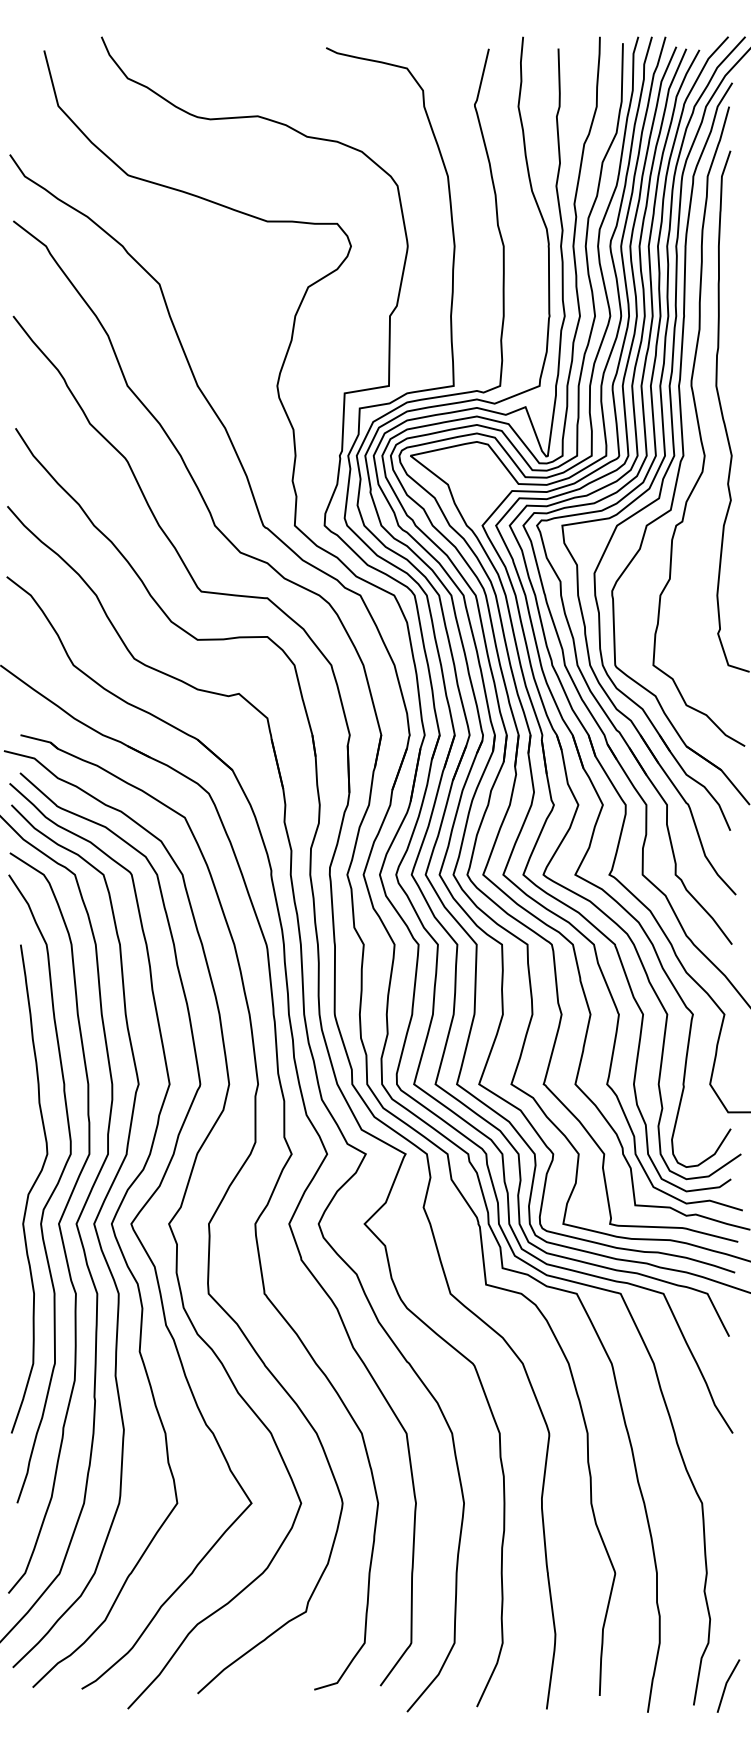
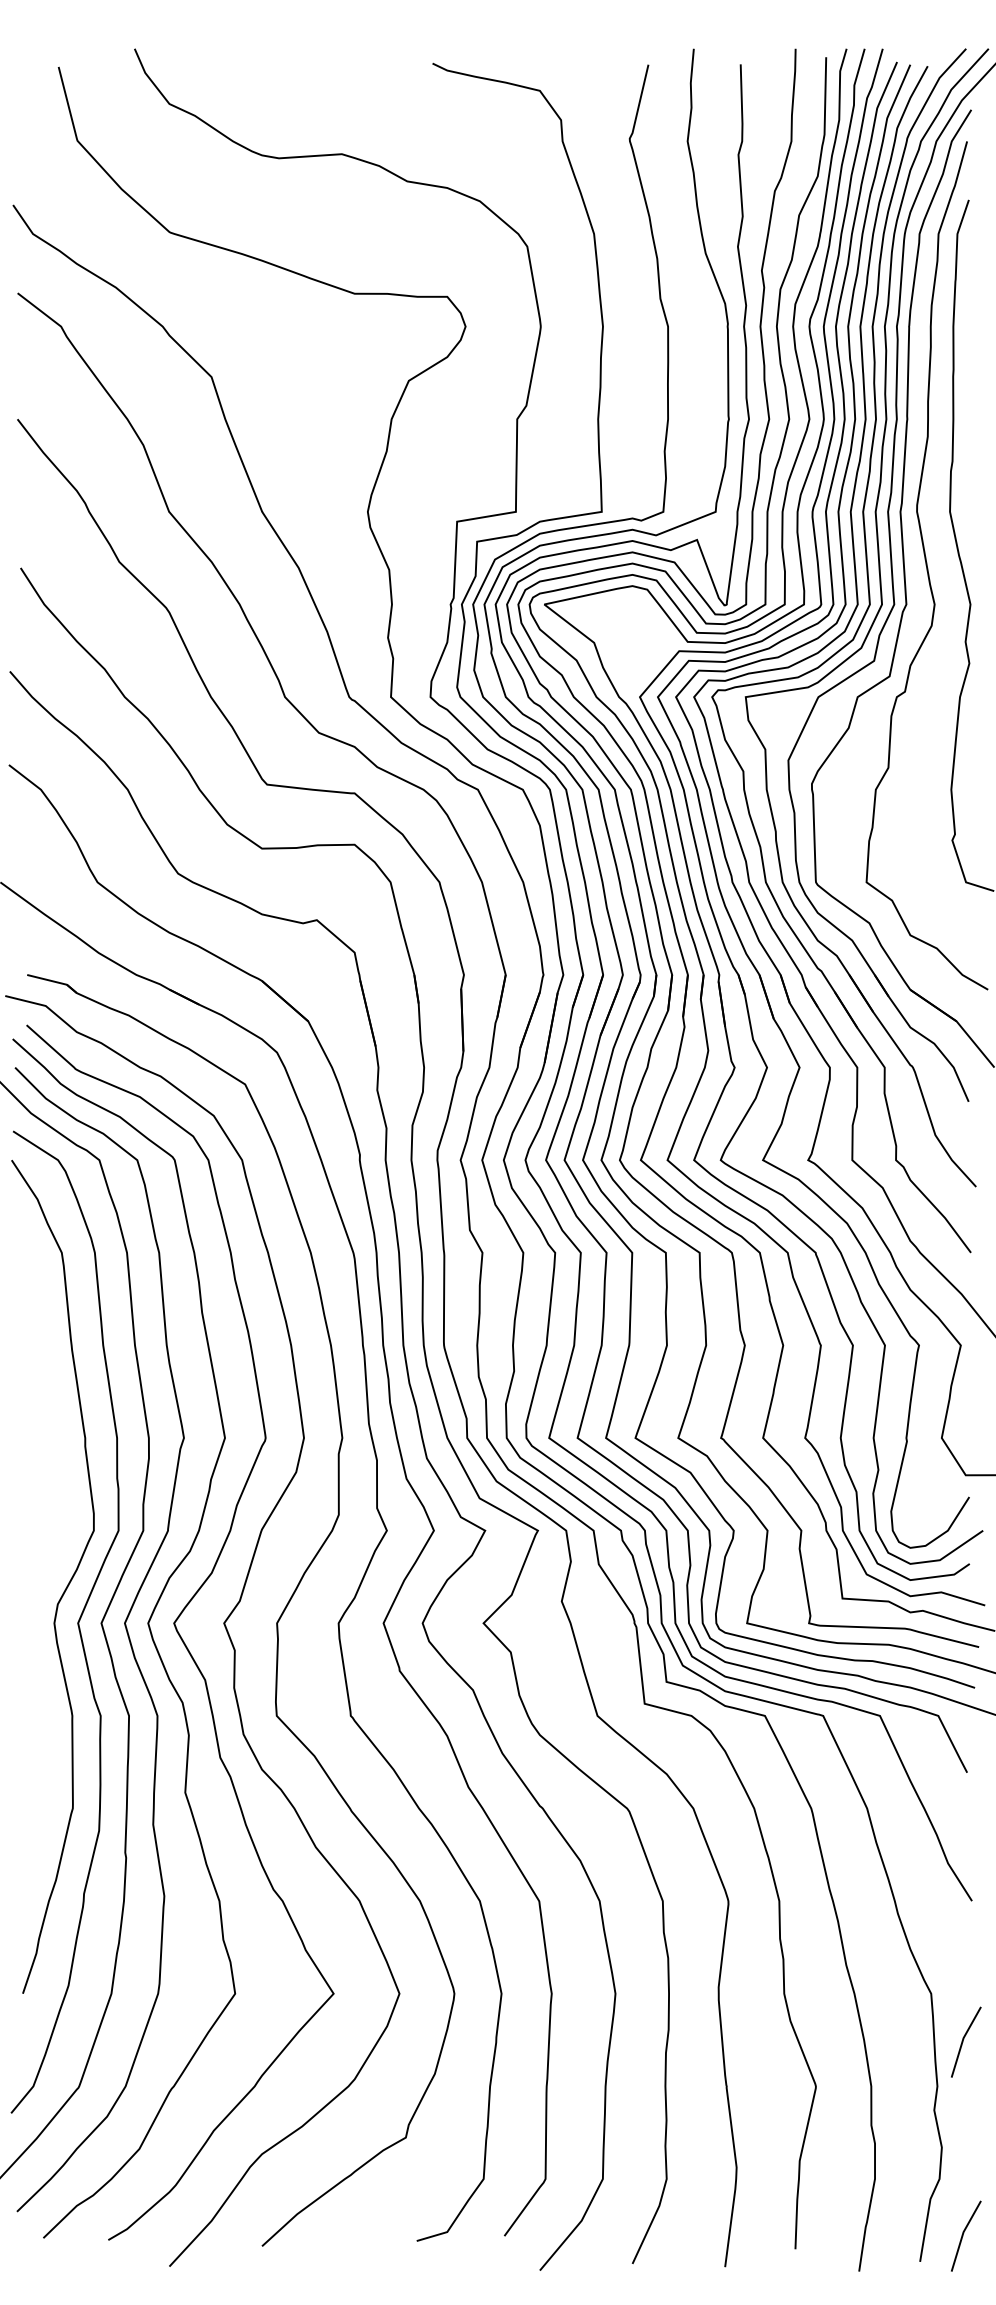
curve: (30, 1188) -> (40, 1576), removed
line: (727, 1537) -> (964, 2039), added

